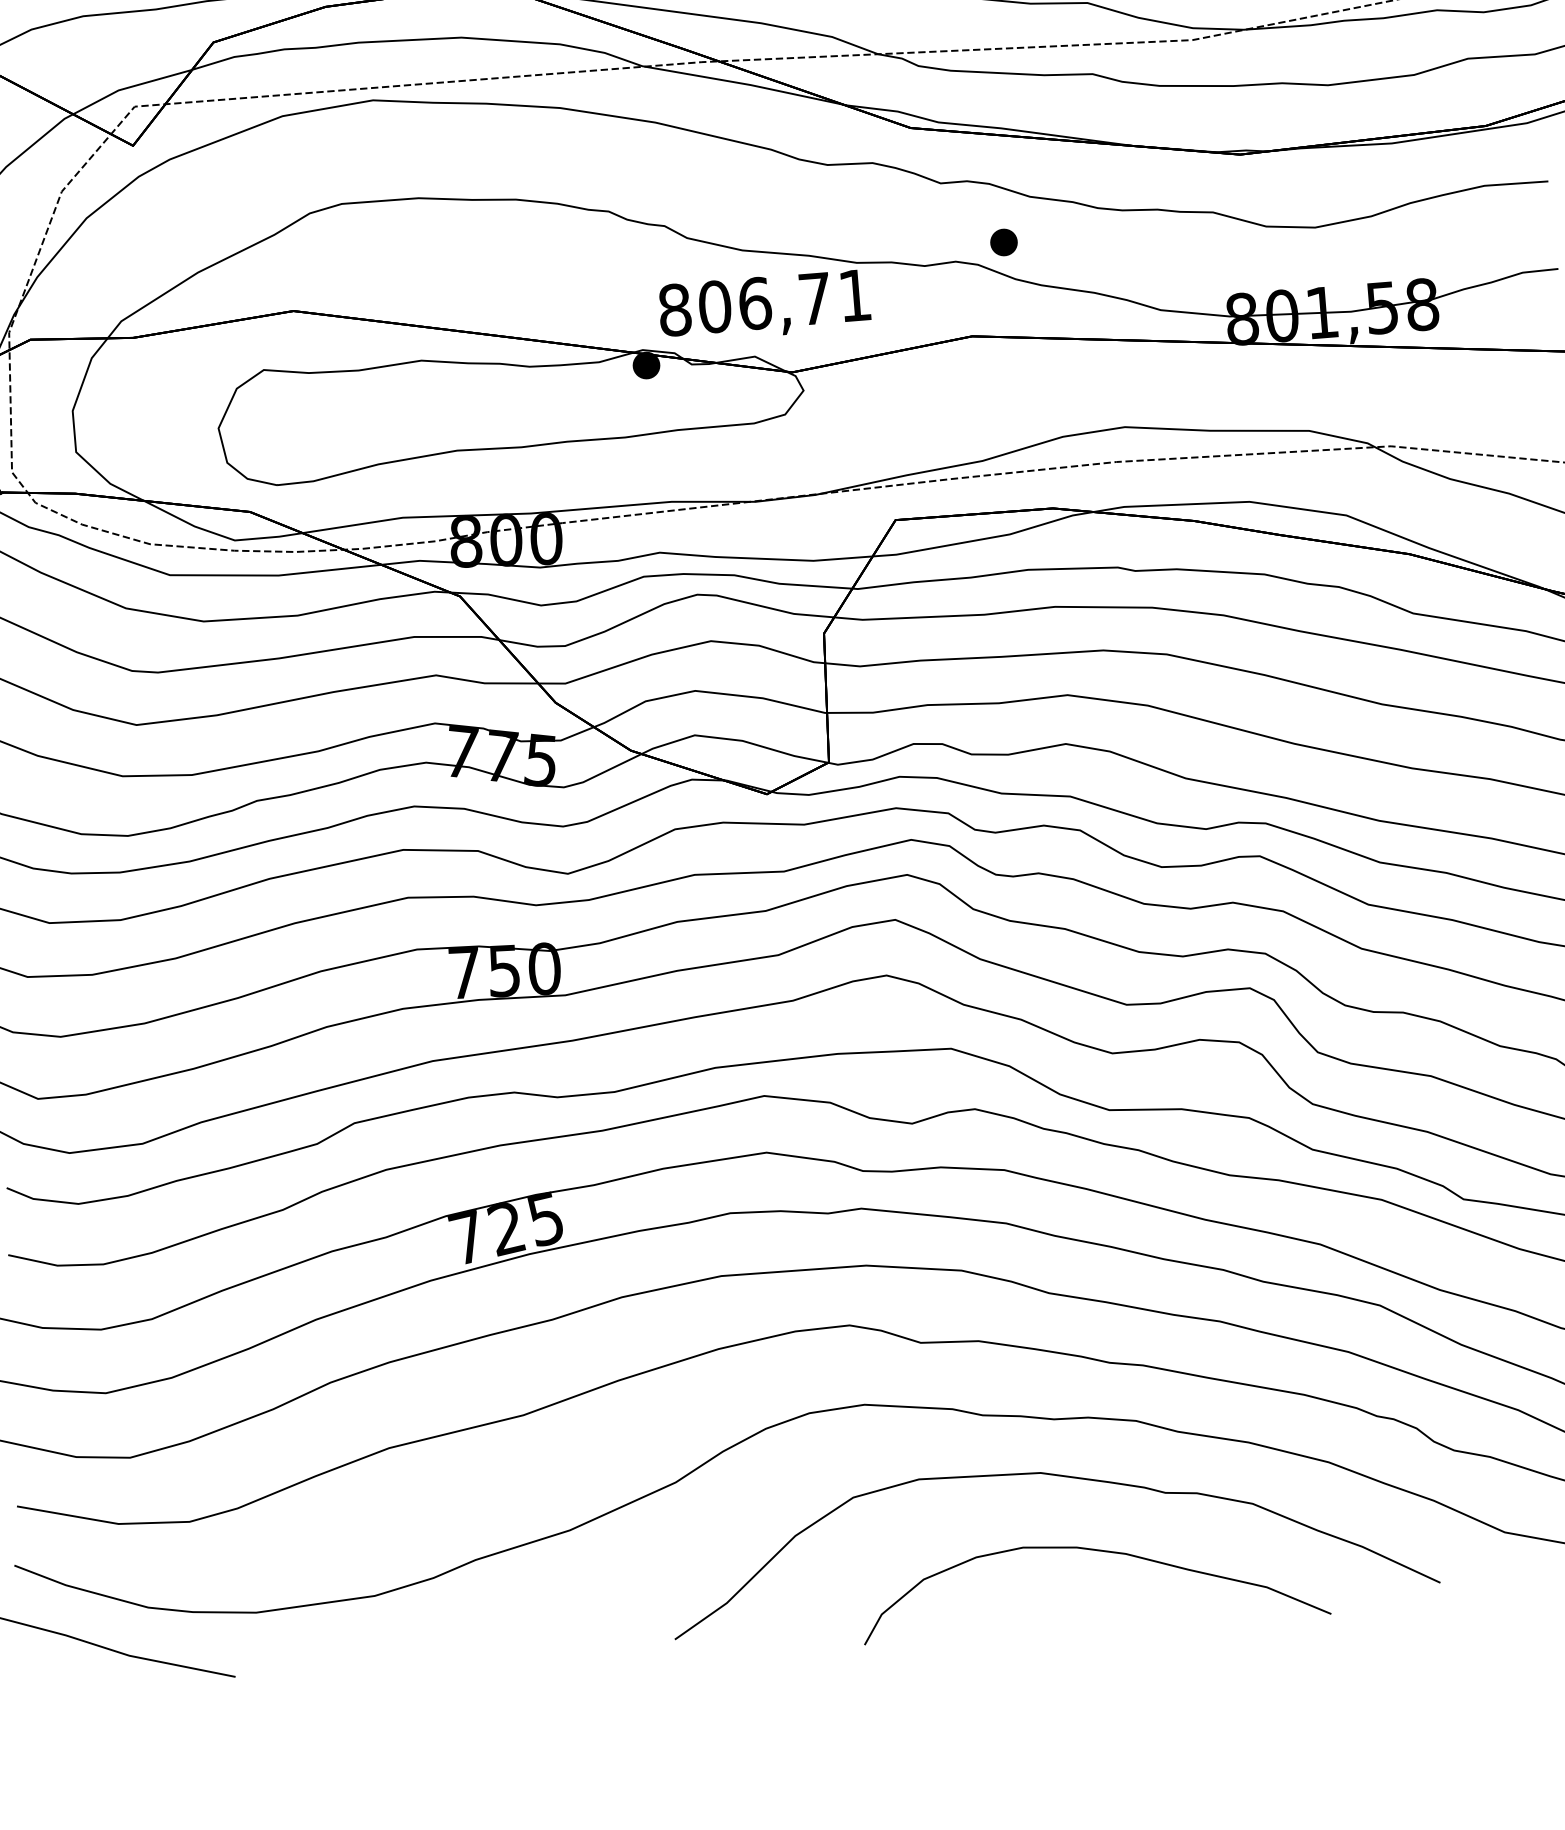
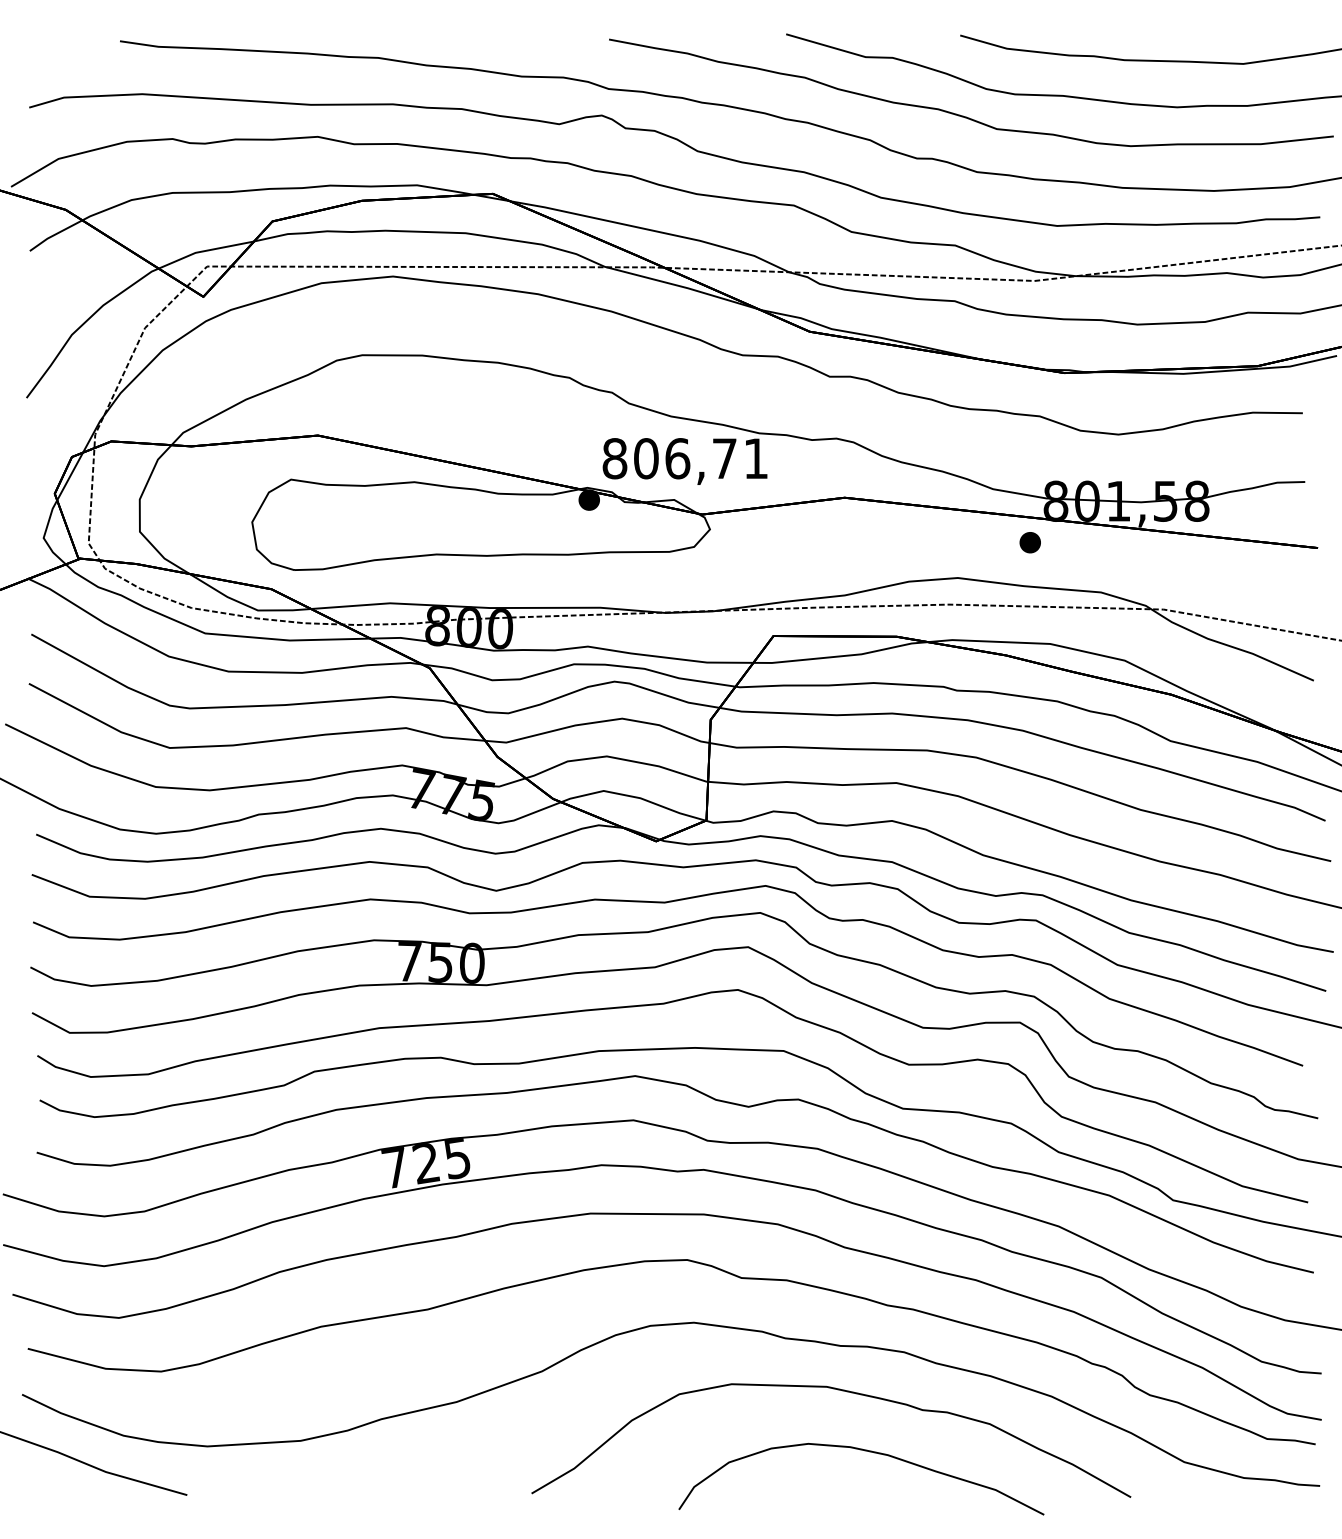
part: (1002, 242) -> (1029, 542), moved

